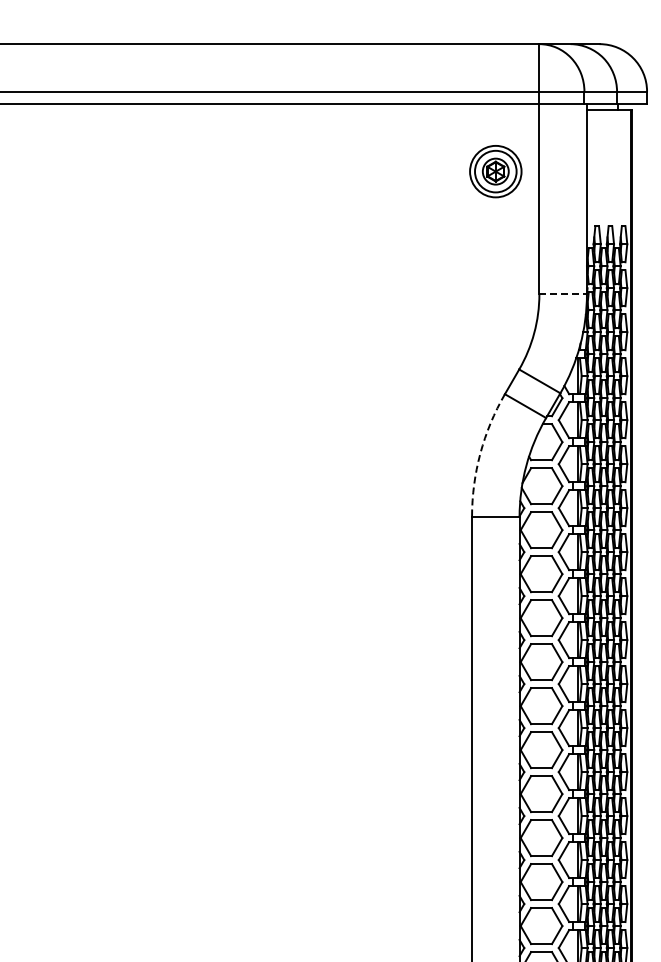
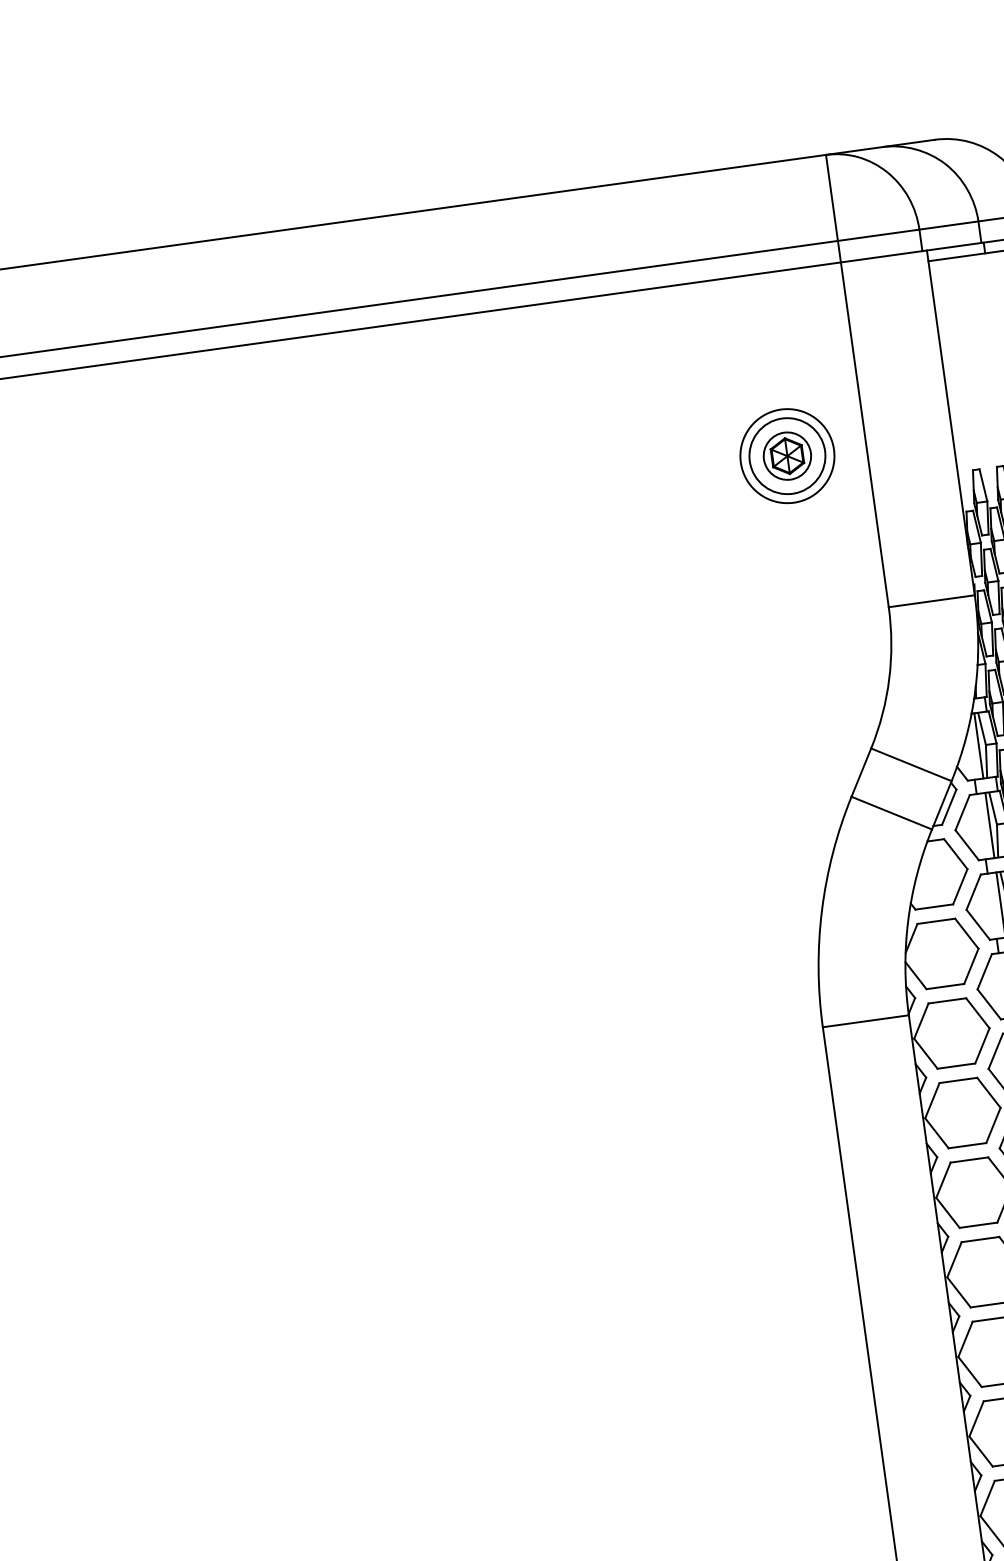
part: (495, 171) -> (786, 455), moved
line: (563, 294) -> (932, 601), dashed -> solid
arc: (480, 453) -> (822, 910), dashed -> solid

